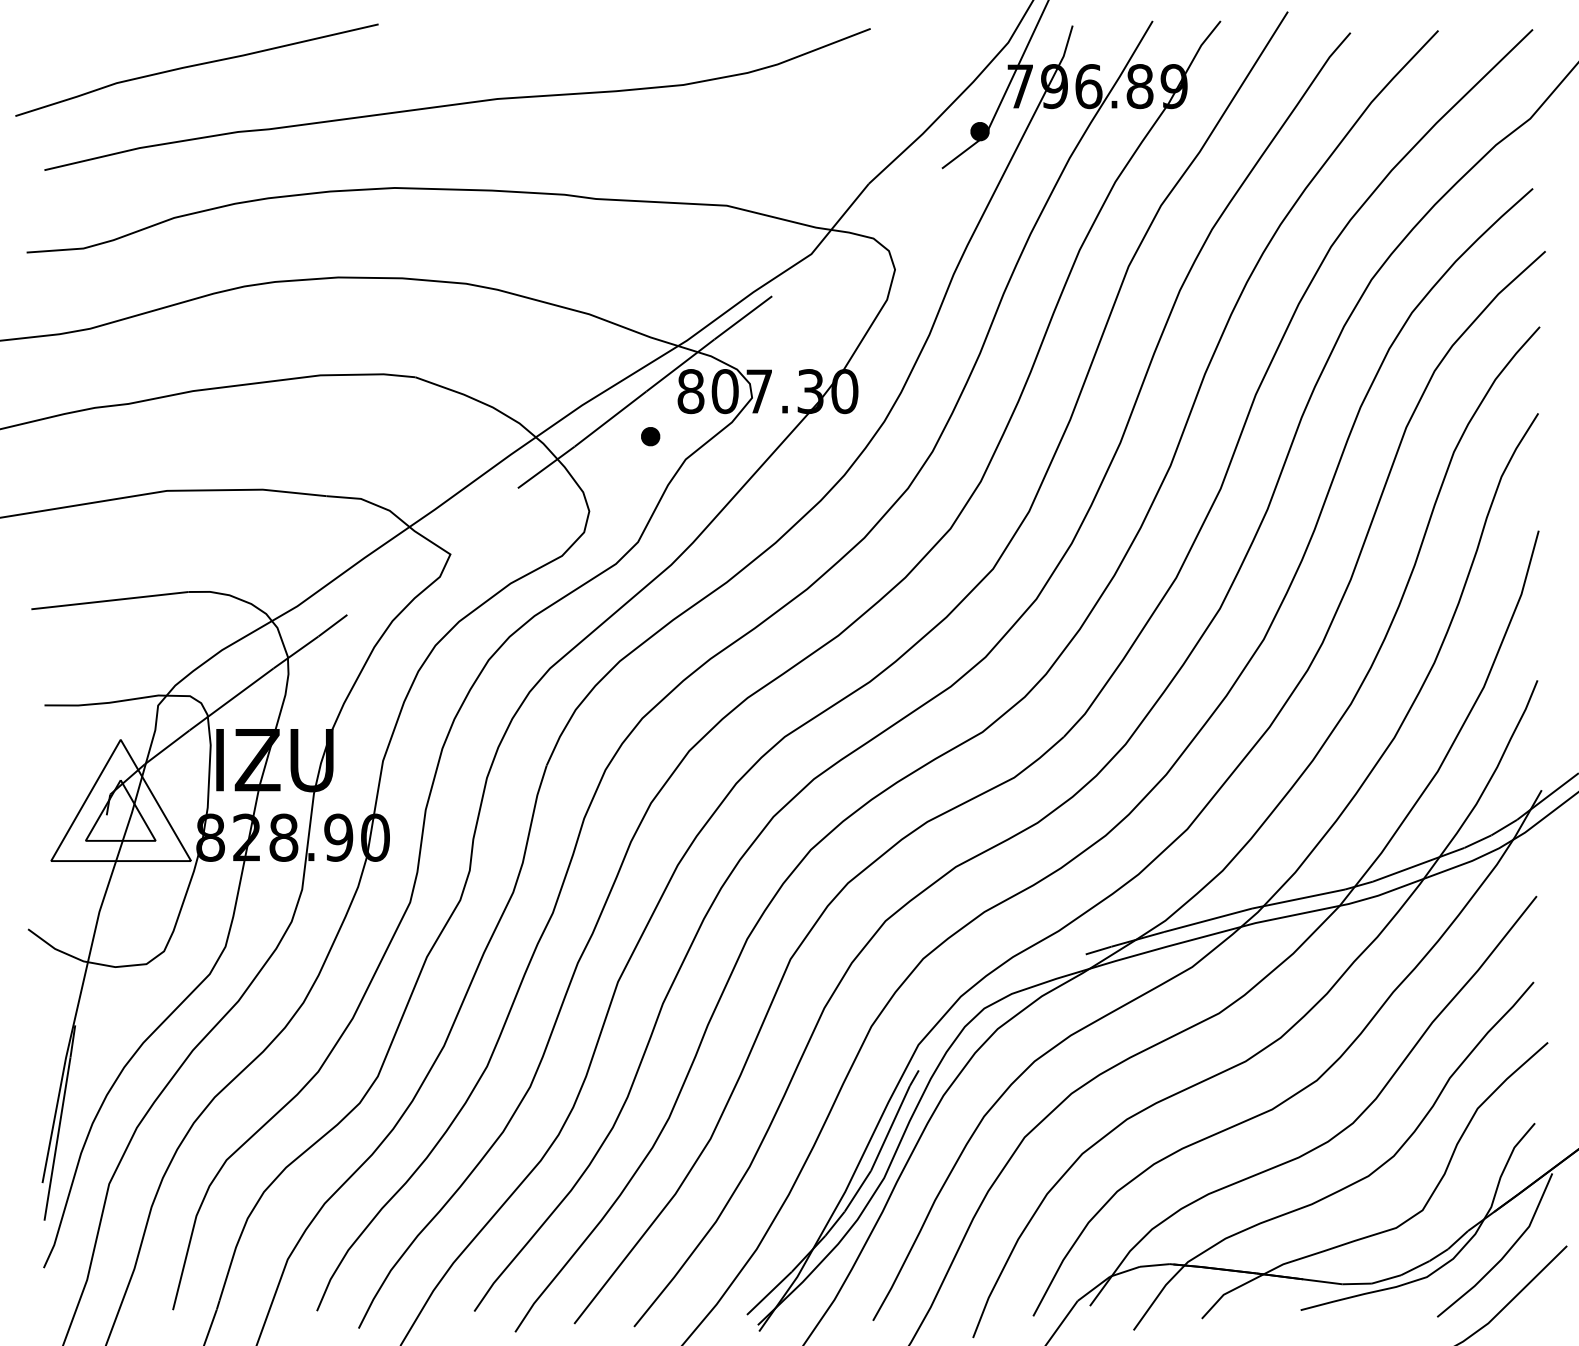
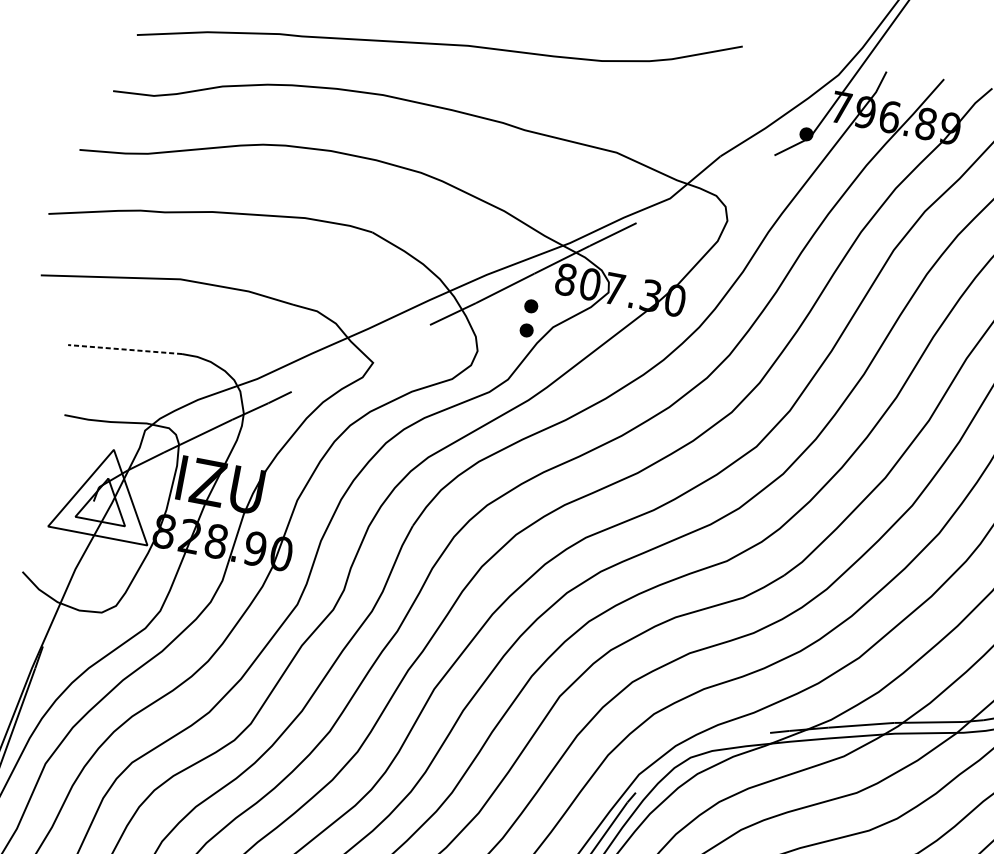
part: (650, 470) -> (526, 330), added
line: (109, 600) -> (124, 349), solid -> dashed

